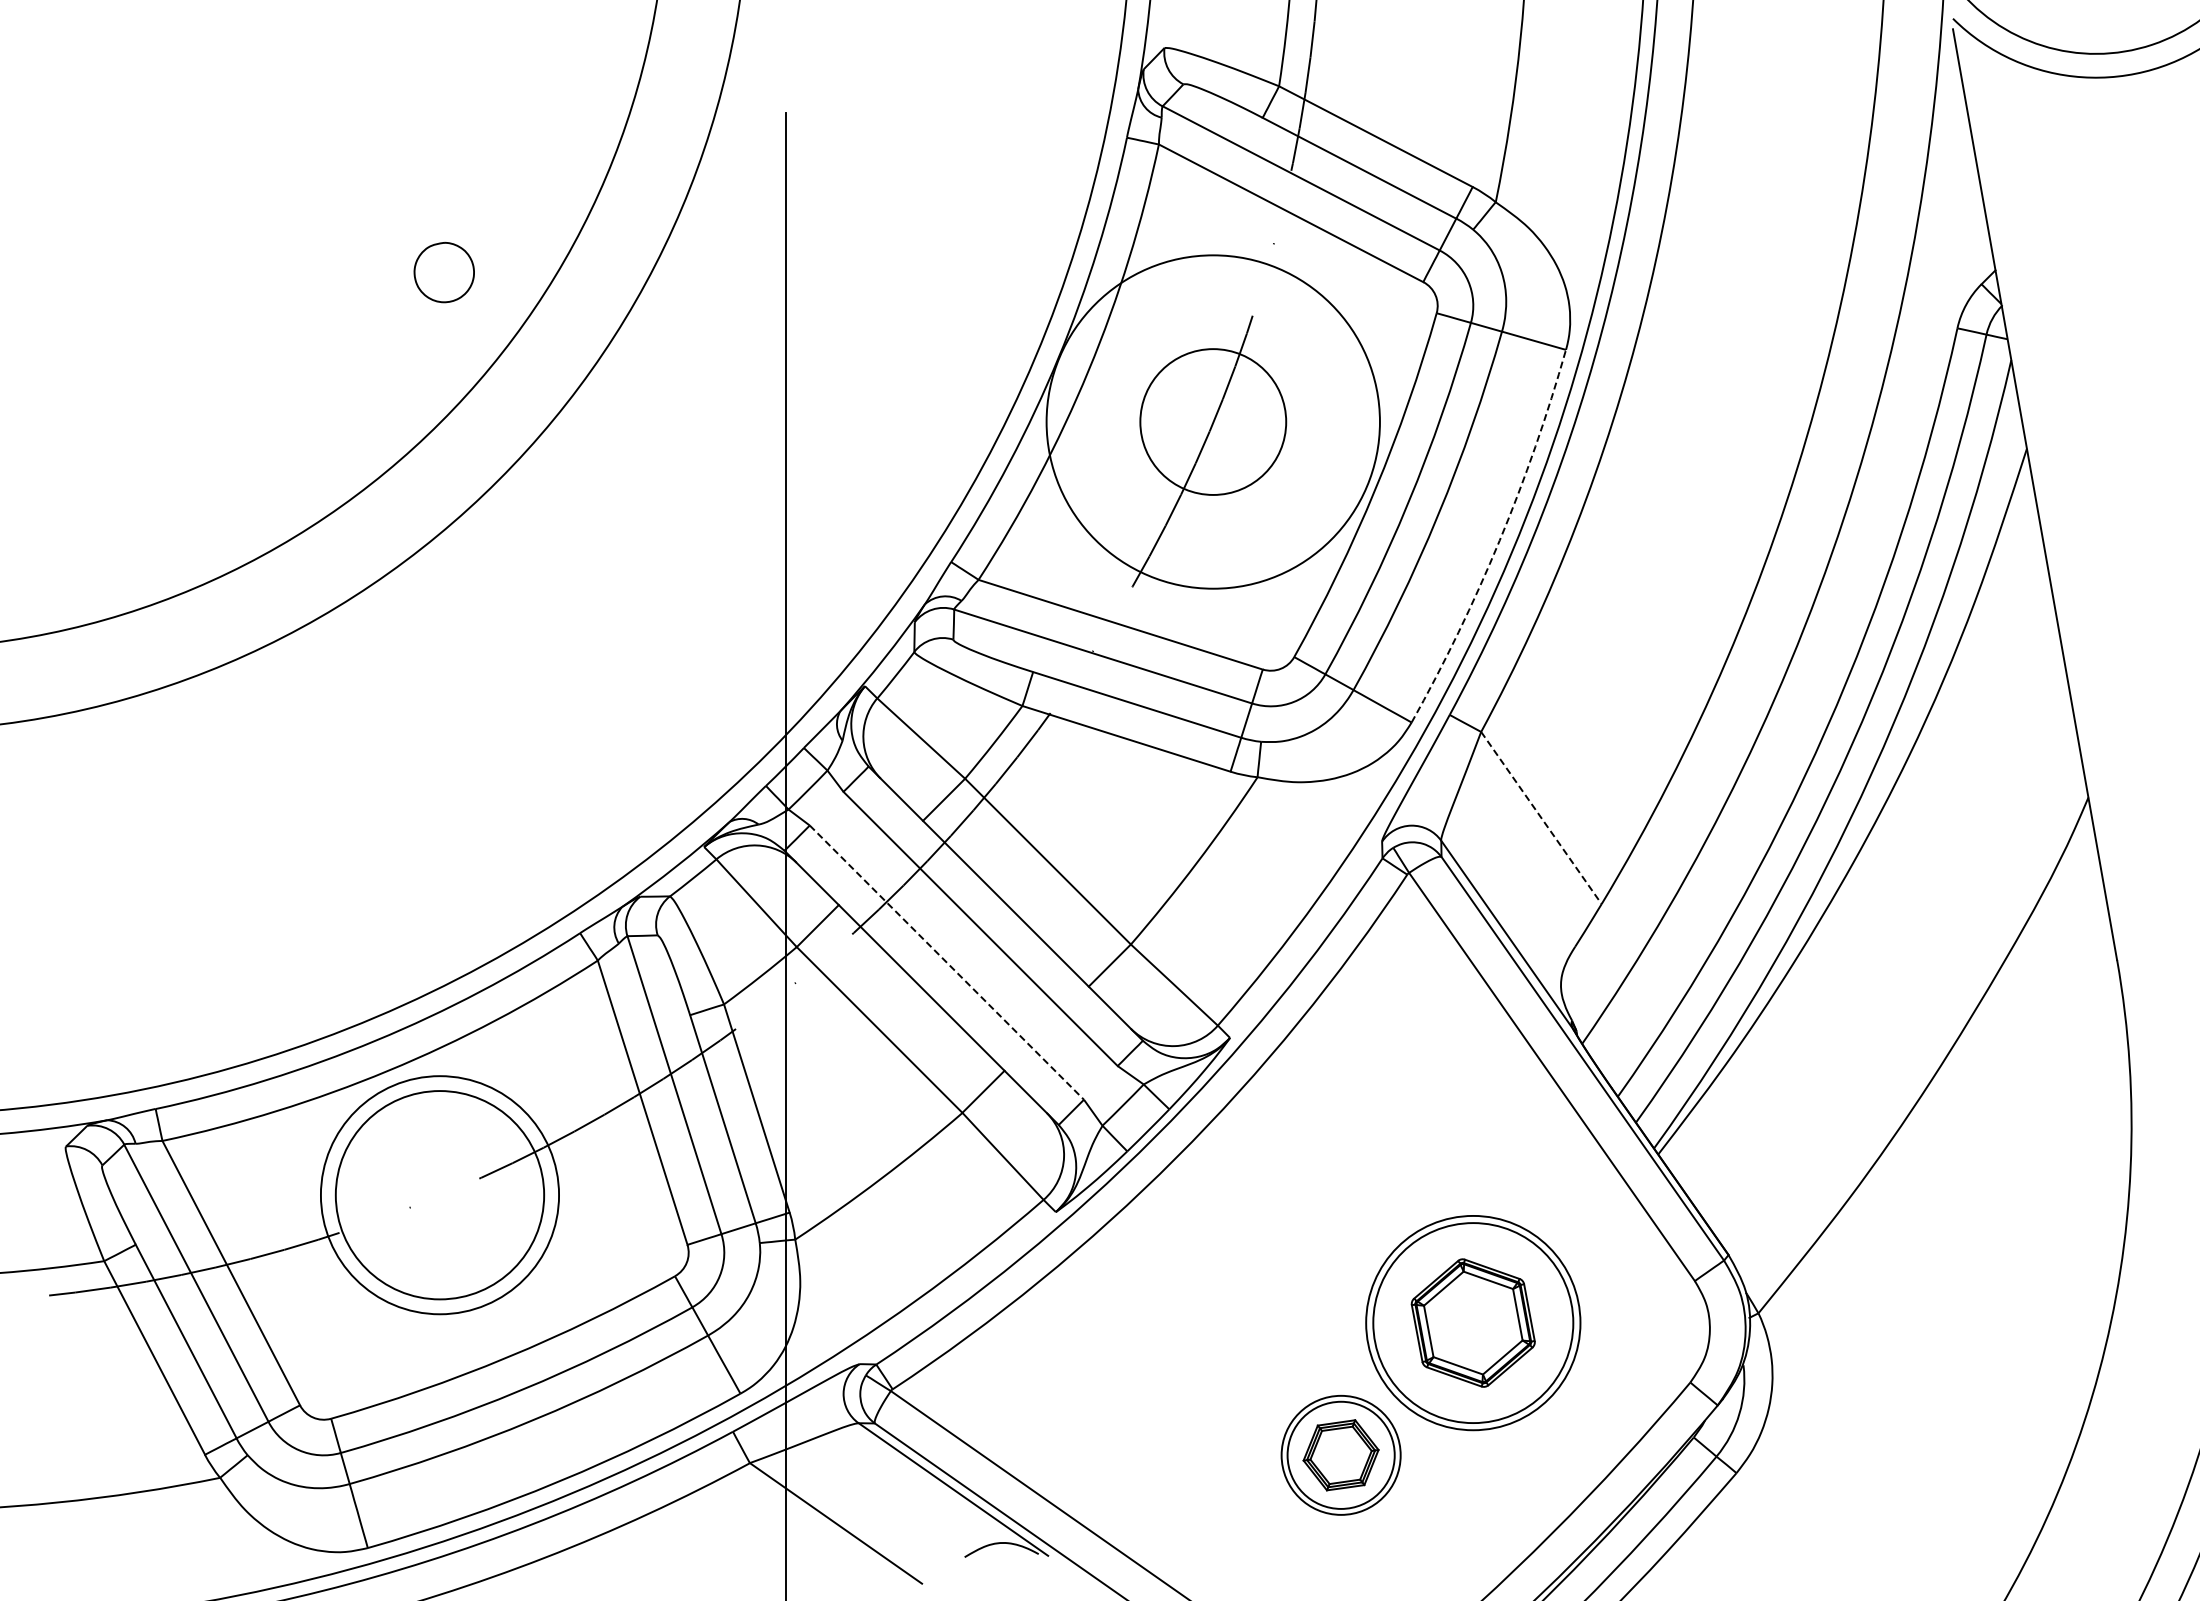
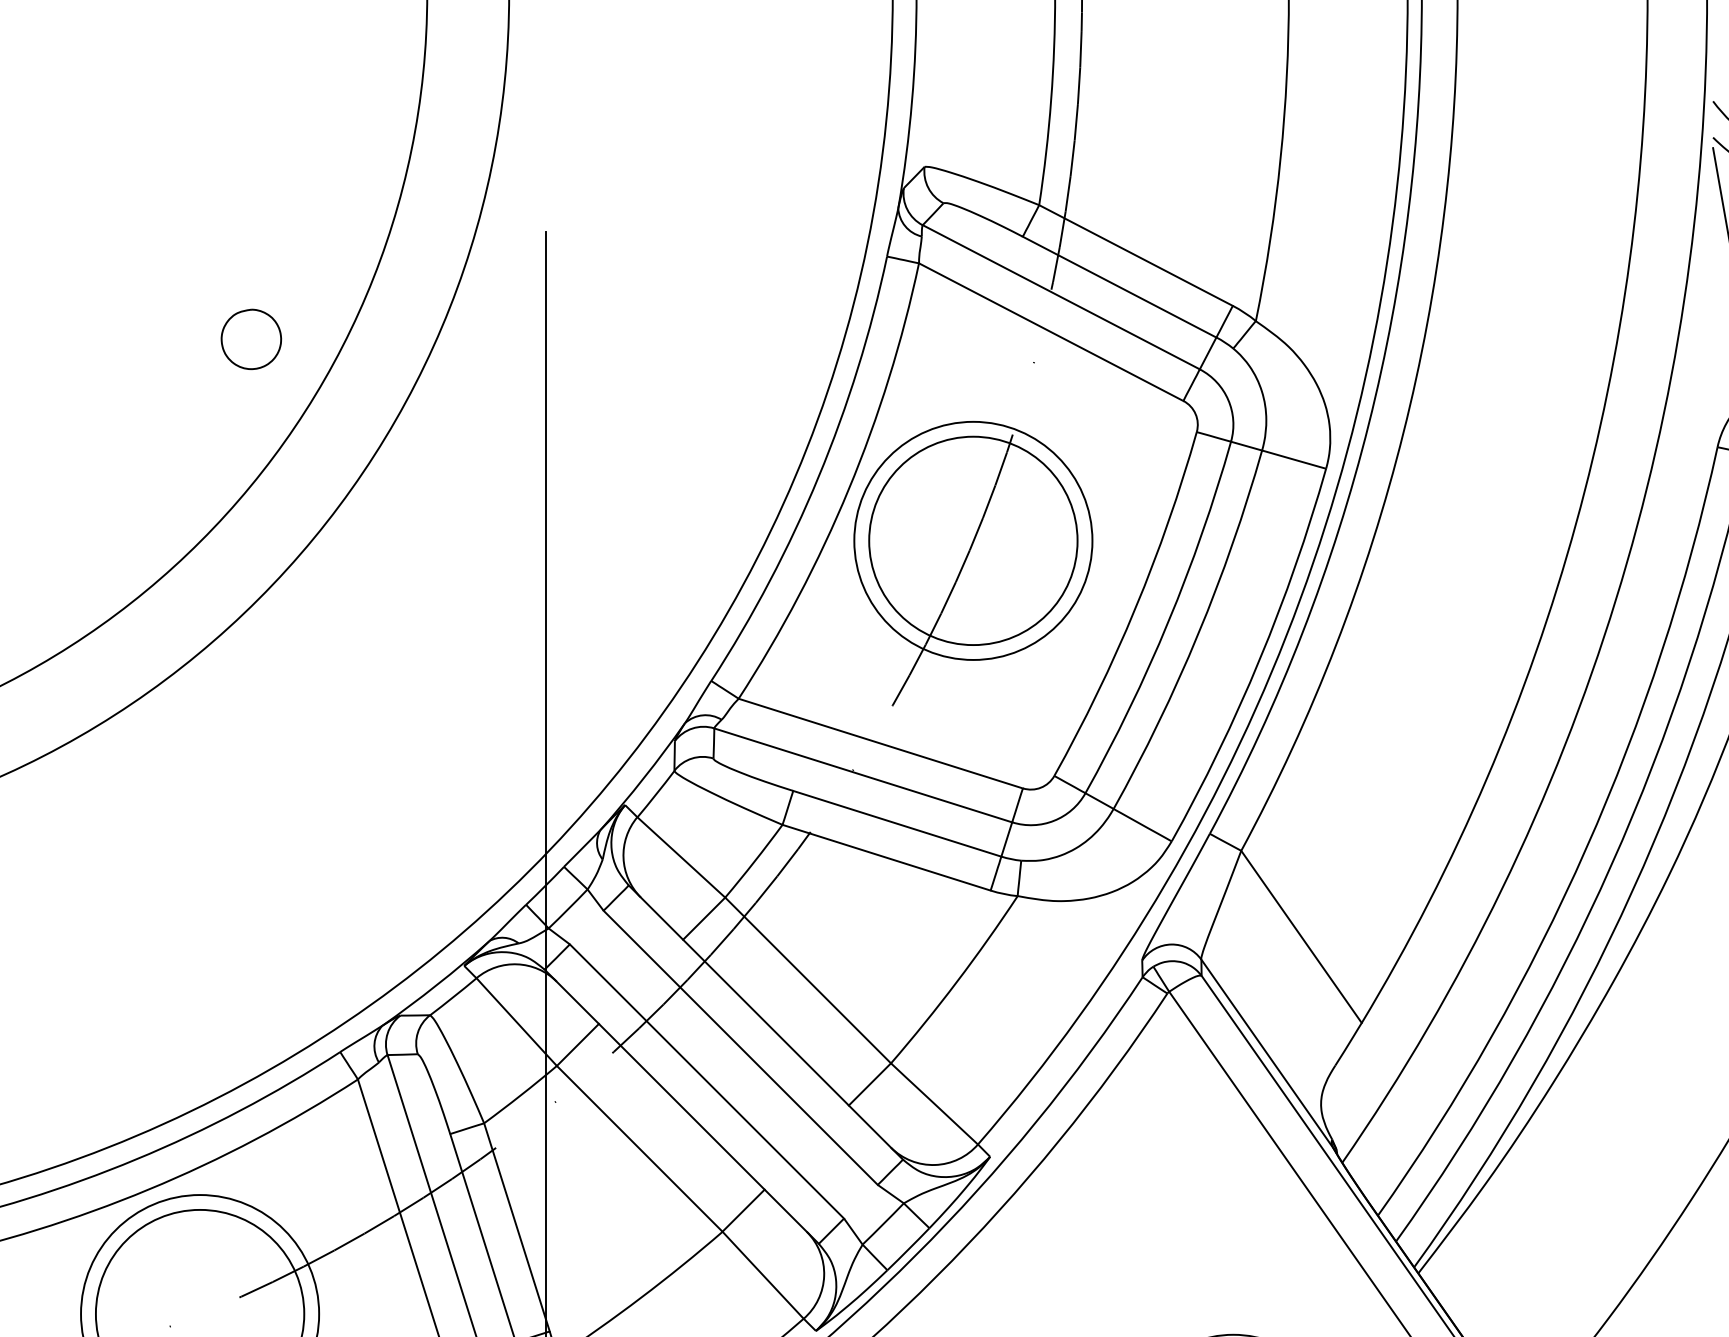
part: (443, 272) -> (250, 339), moved
circle: (1213, 421) -> (973, 540), size x0.71
circle: (1213, 421) -> (973, 540), size x1.43
arc: (1499, 540) -> (1259, 659), dashed -> solid
line: (1541, 818) -> (1301, 937), dashed -> solid
line: (946, 962) -> (706, 1081), dashed -> solid

